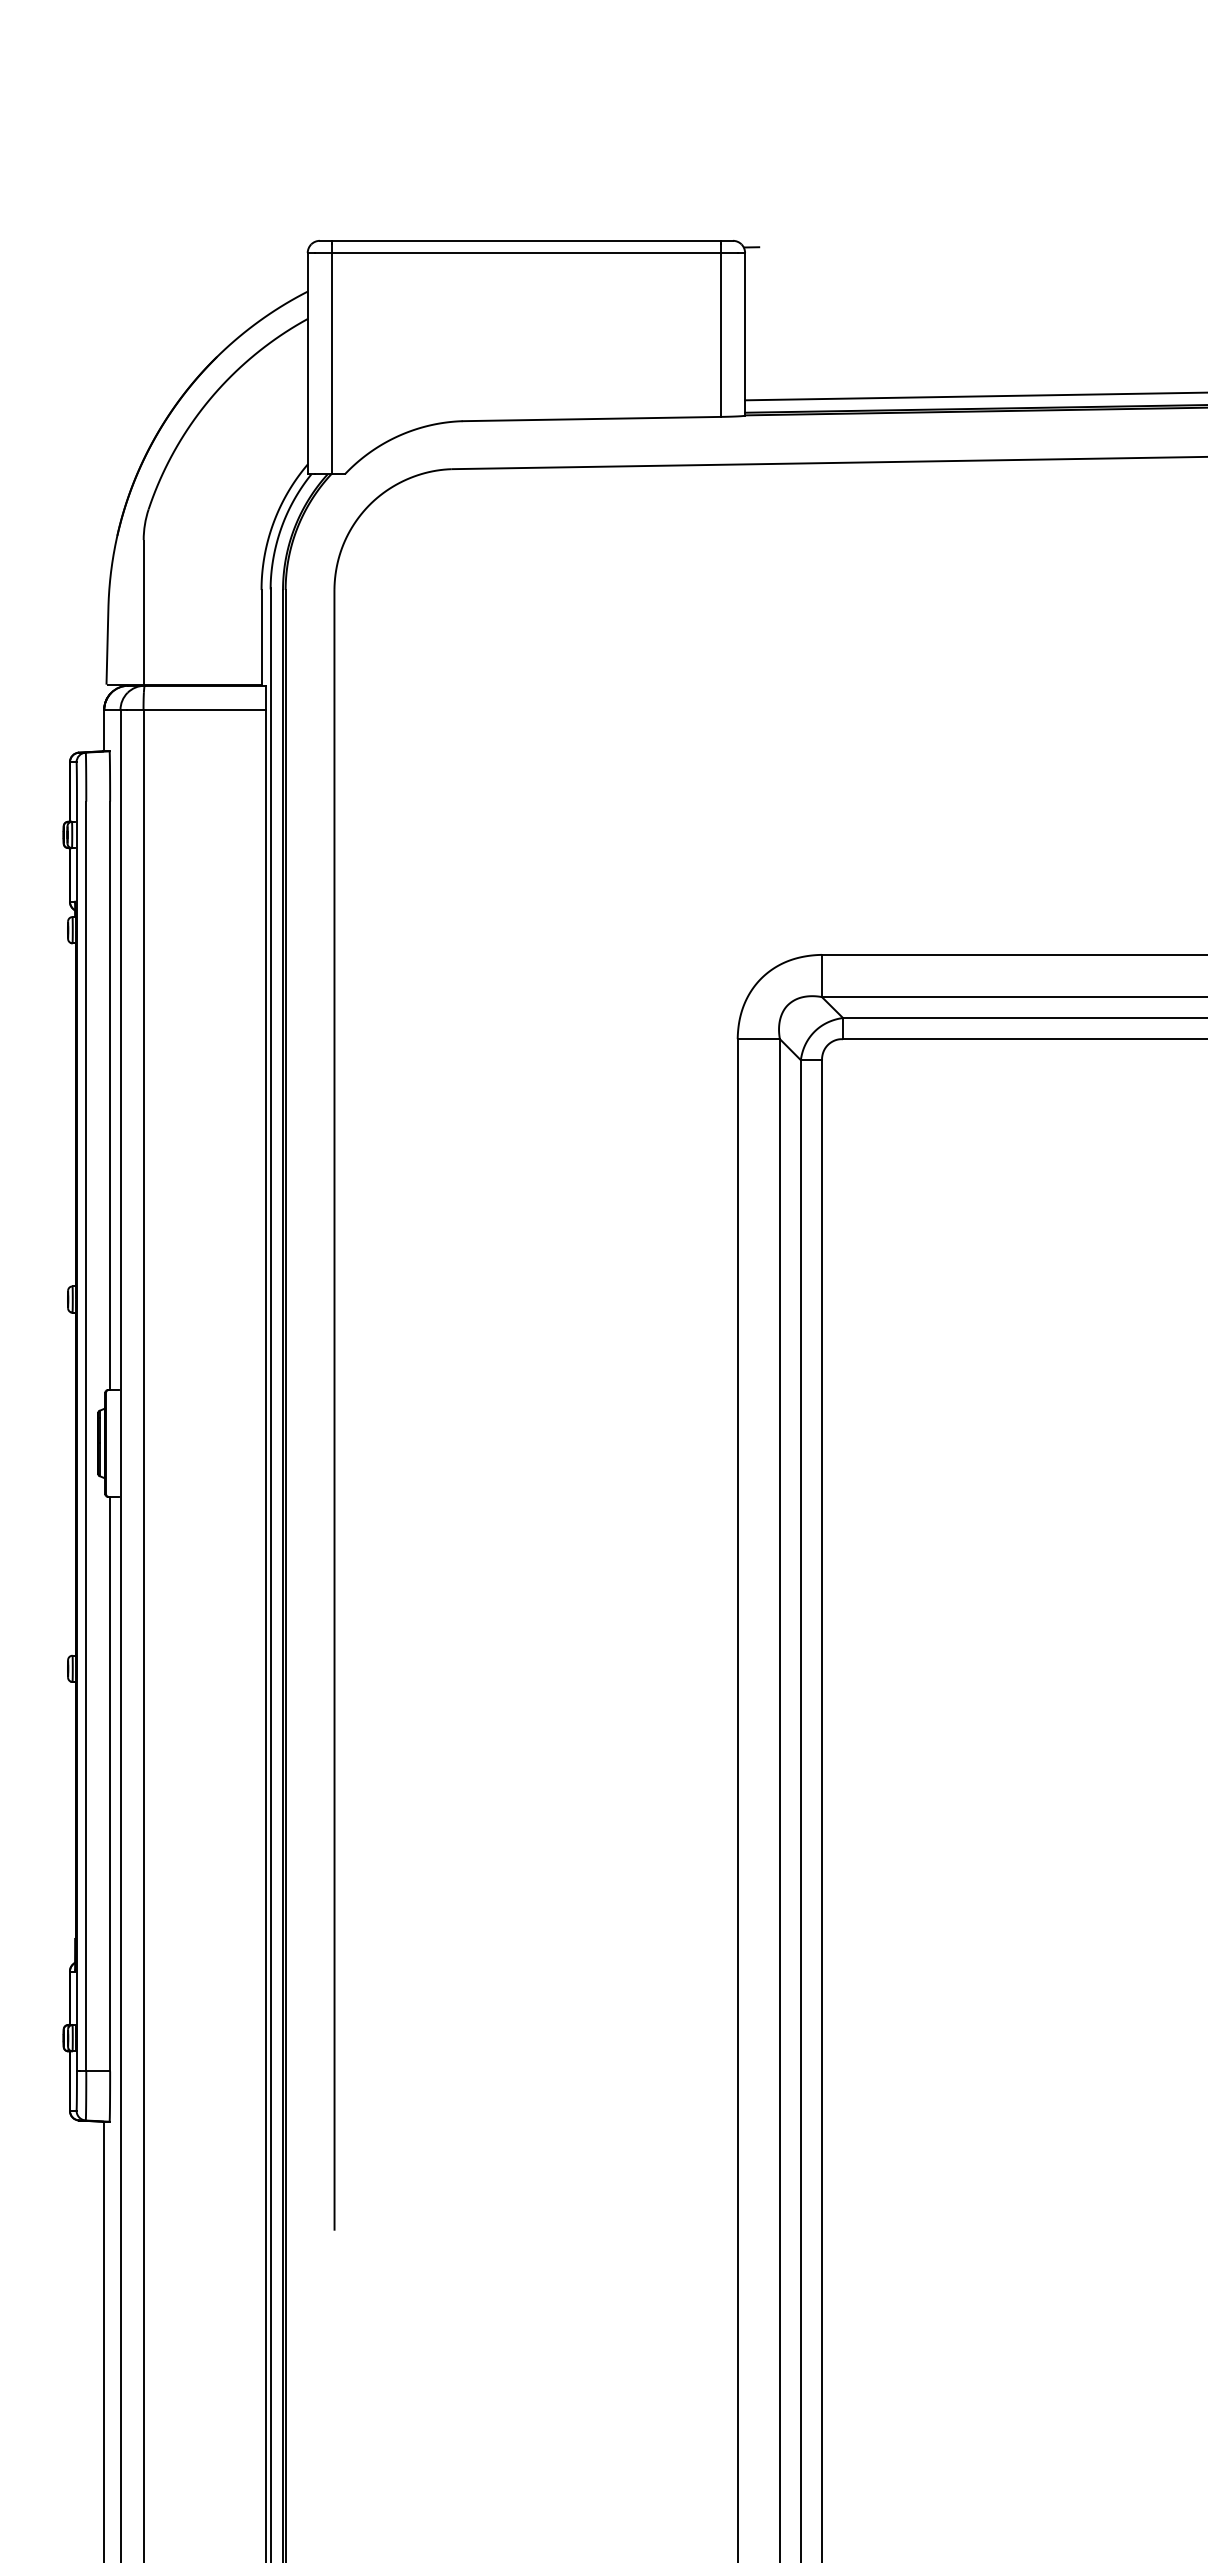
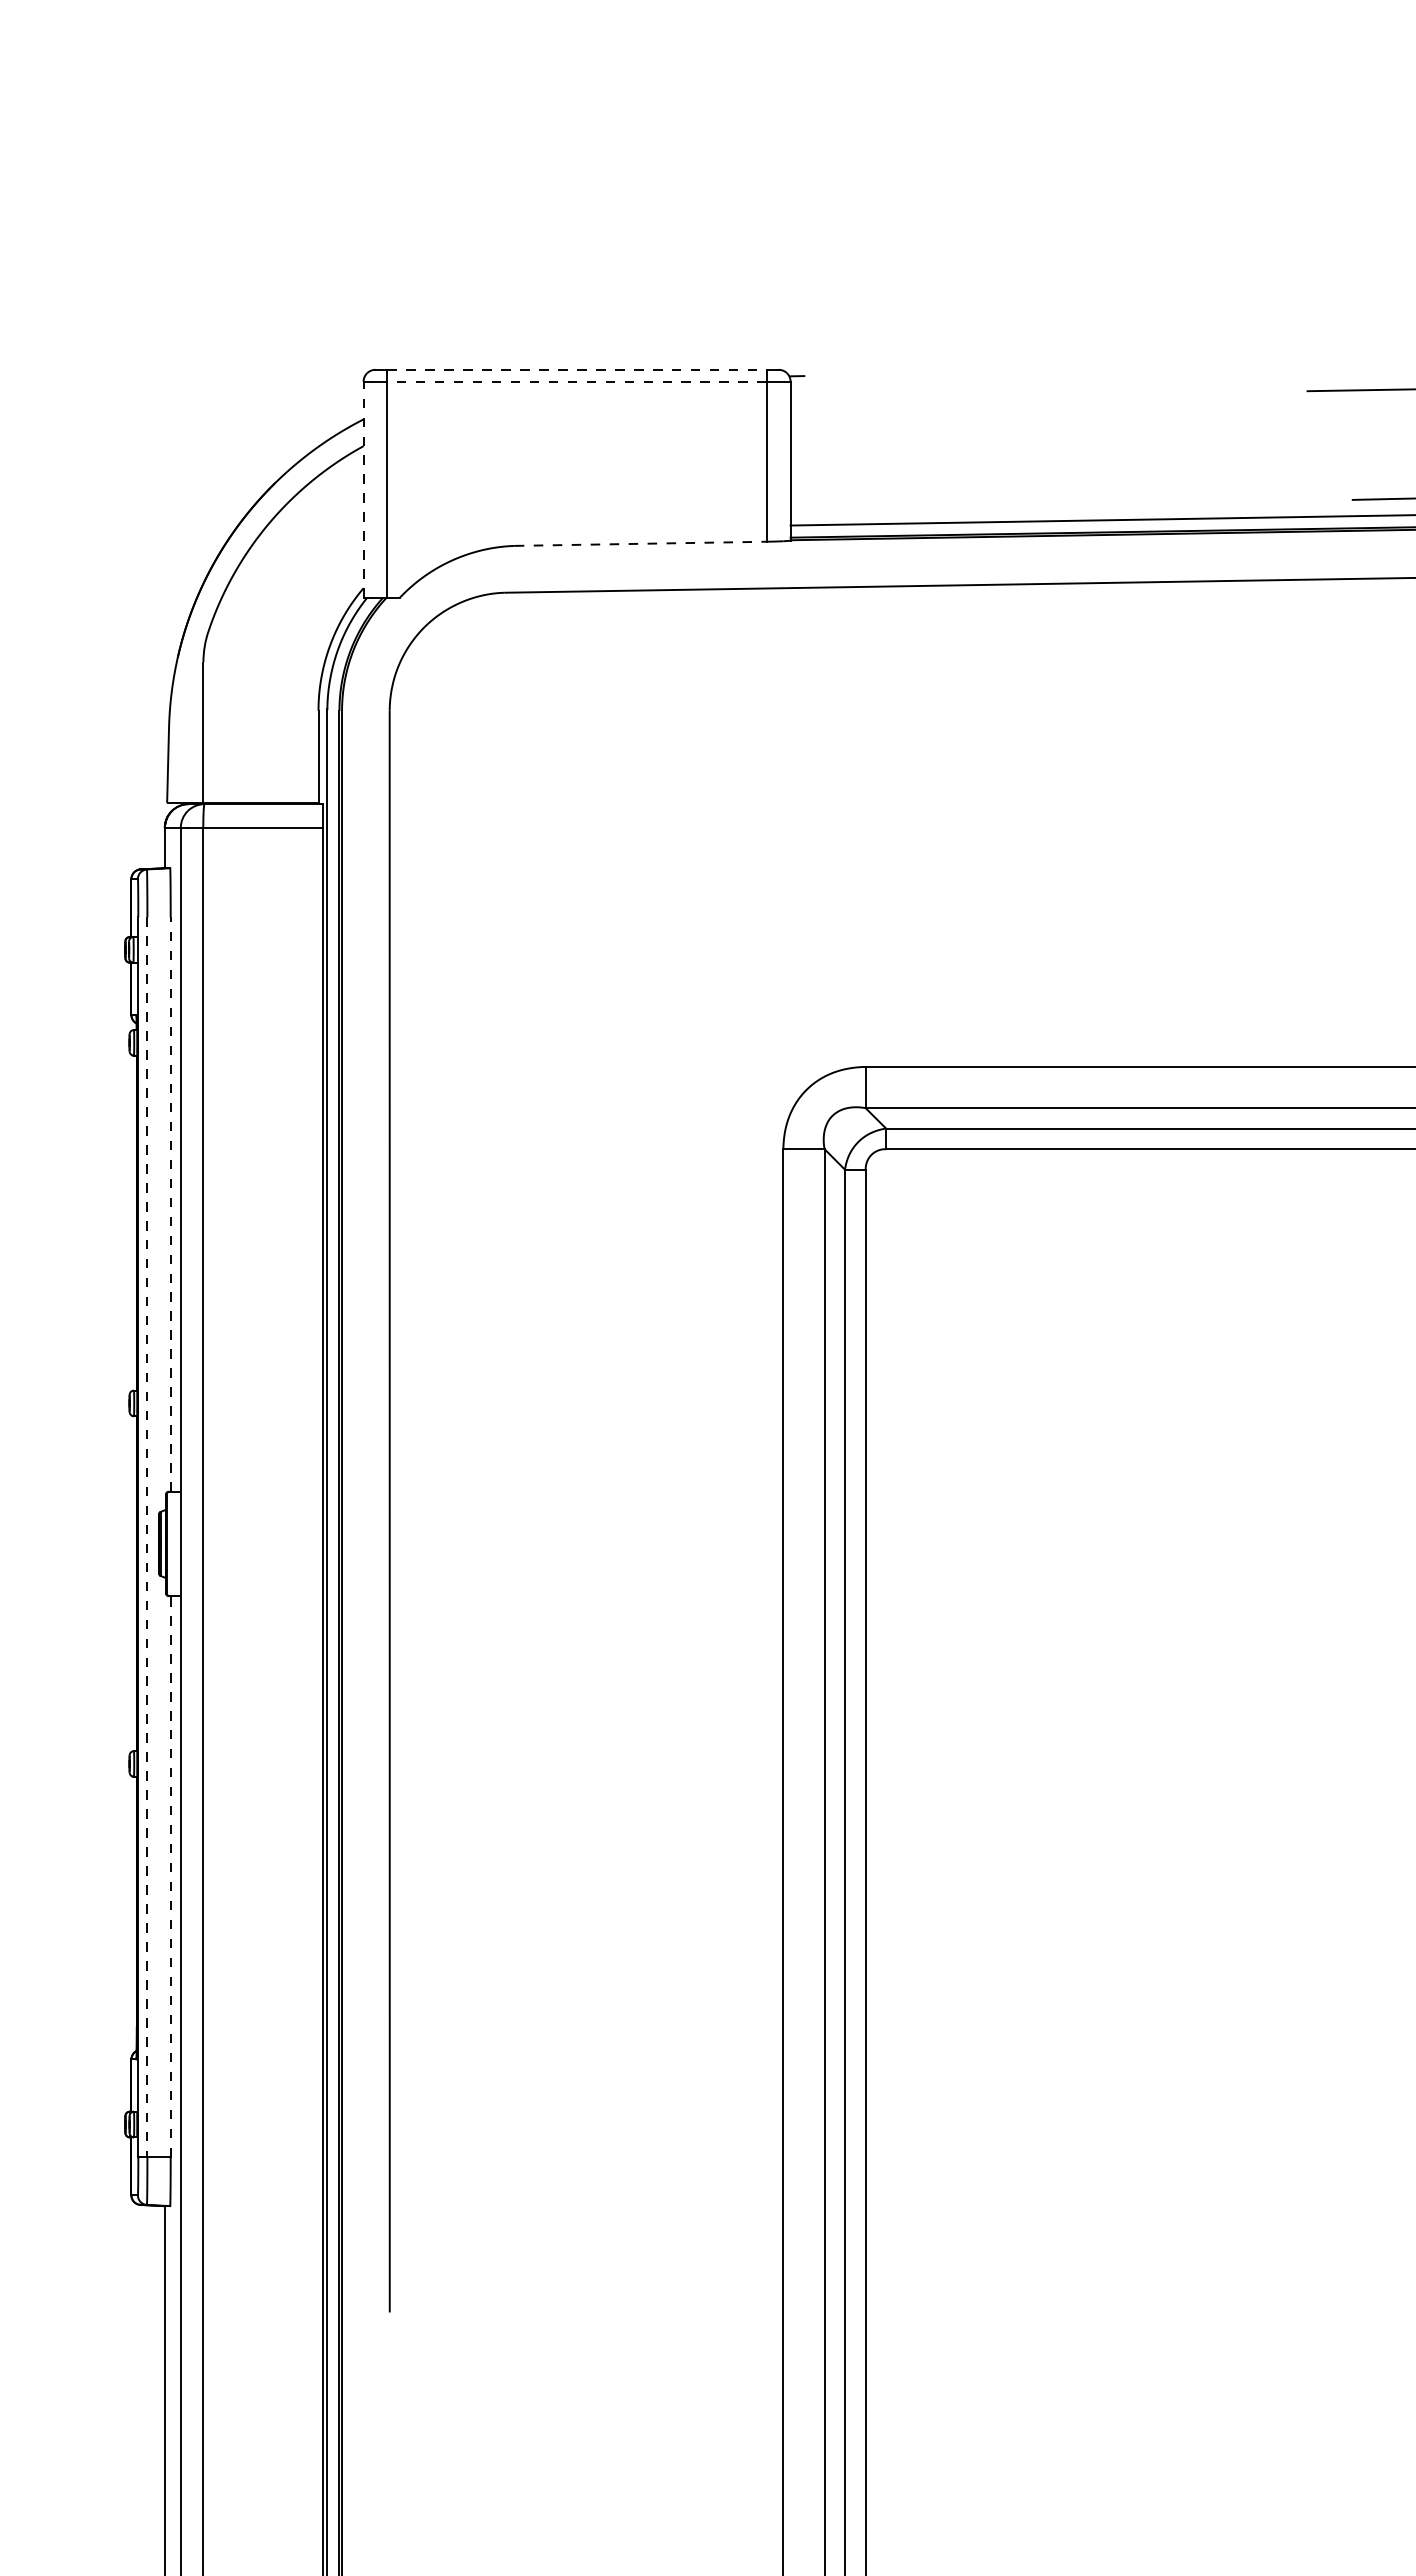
line: (526, 240) -> (577, 369), solid -> dashed
line: (526, 252) -> (577, 381), solid -> dashed
line: (307, 363) -> (363, 489), solid -> dashed
line: (592, 418) -> (641, 543), solid -> dashed
line: (109, 1095) -> (170, 1204), solid -> dashed
line: (86, 1436) -> (147, 1537), solid -> dashed
line: (109, 1784) -> (170, 1876), solid -> dashed

